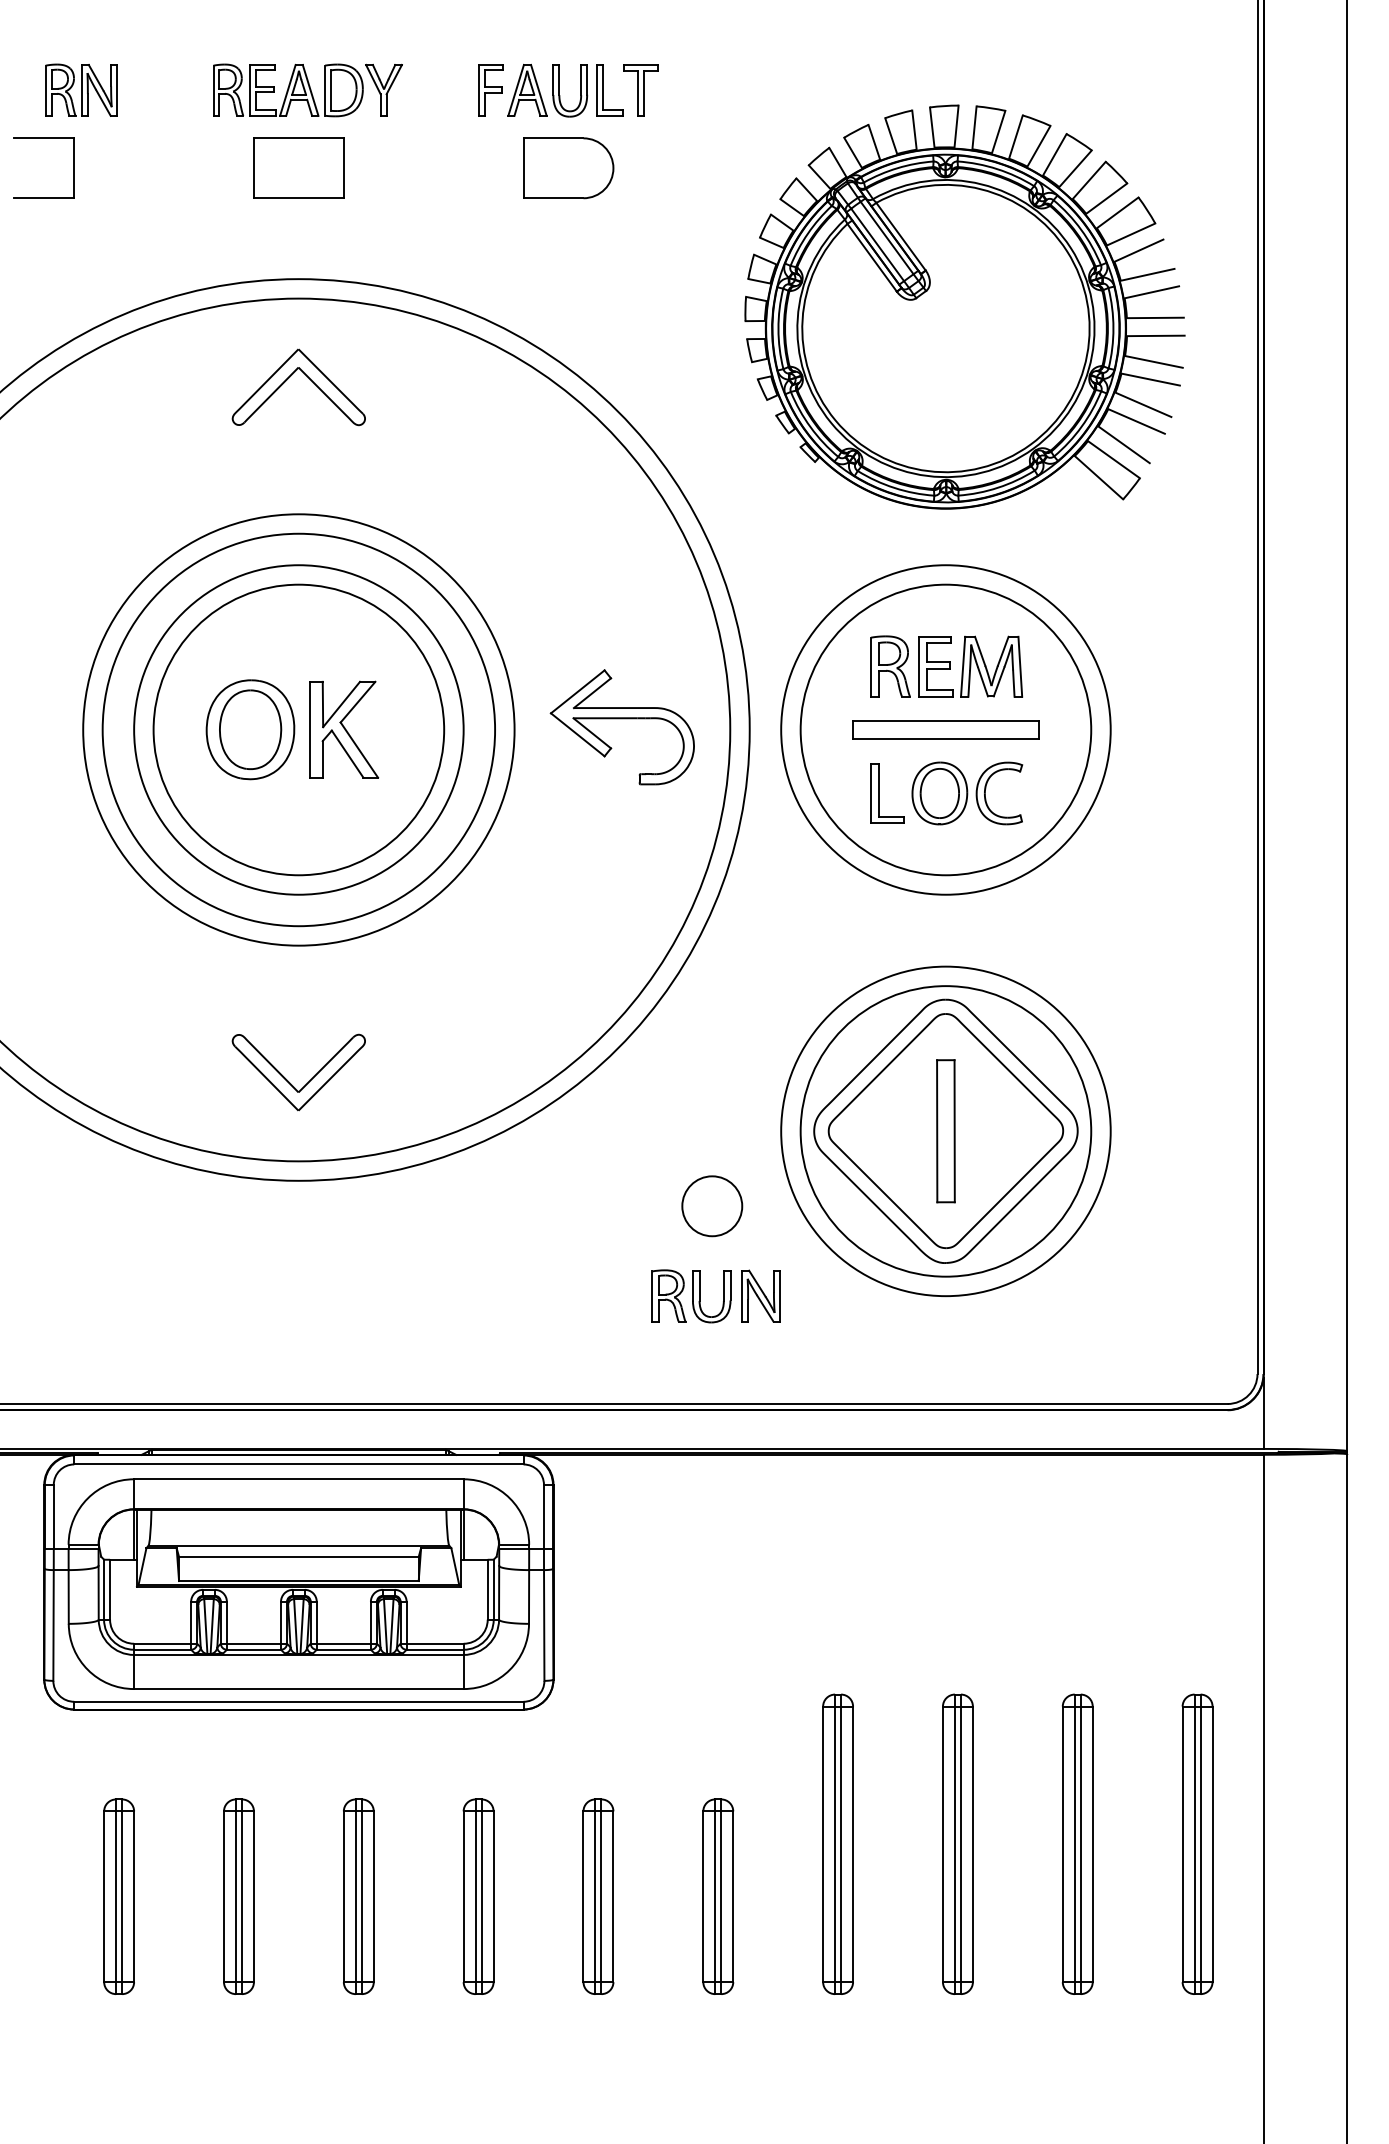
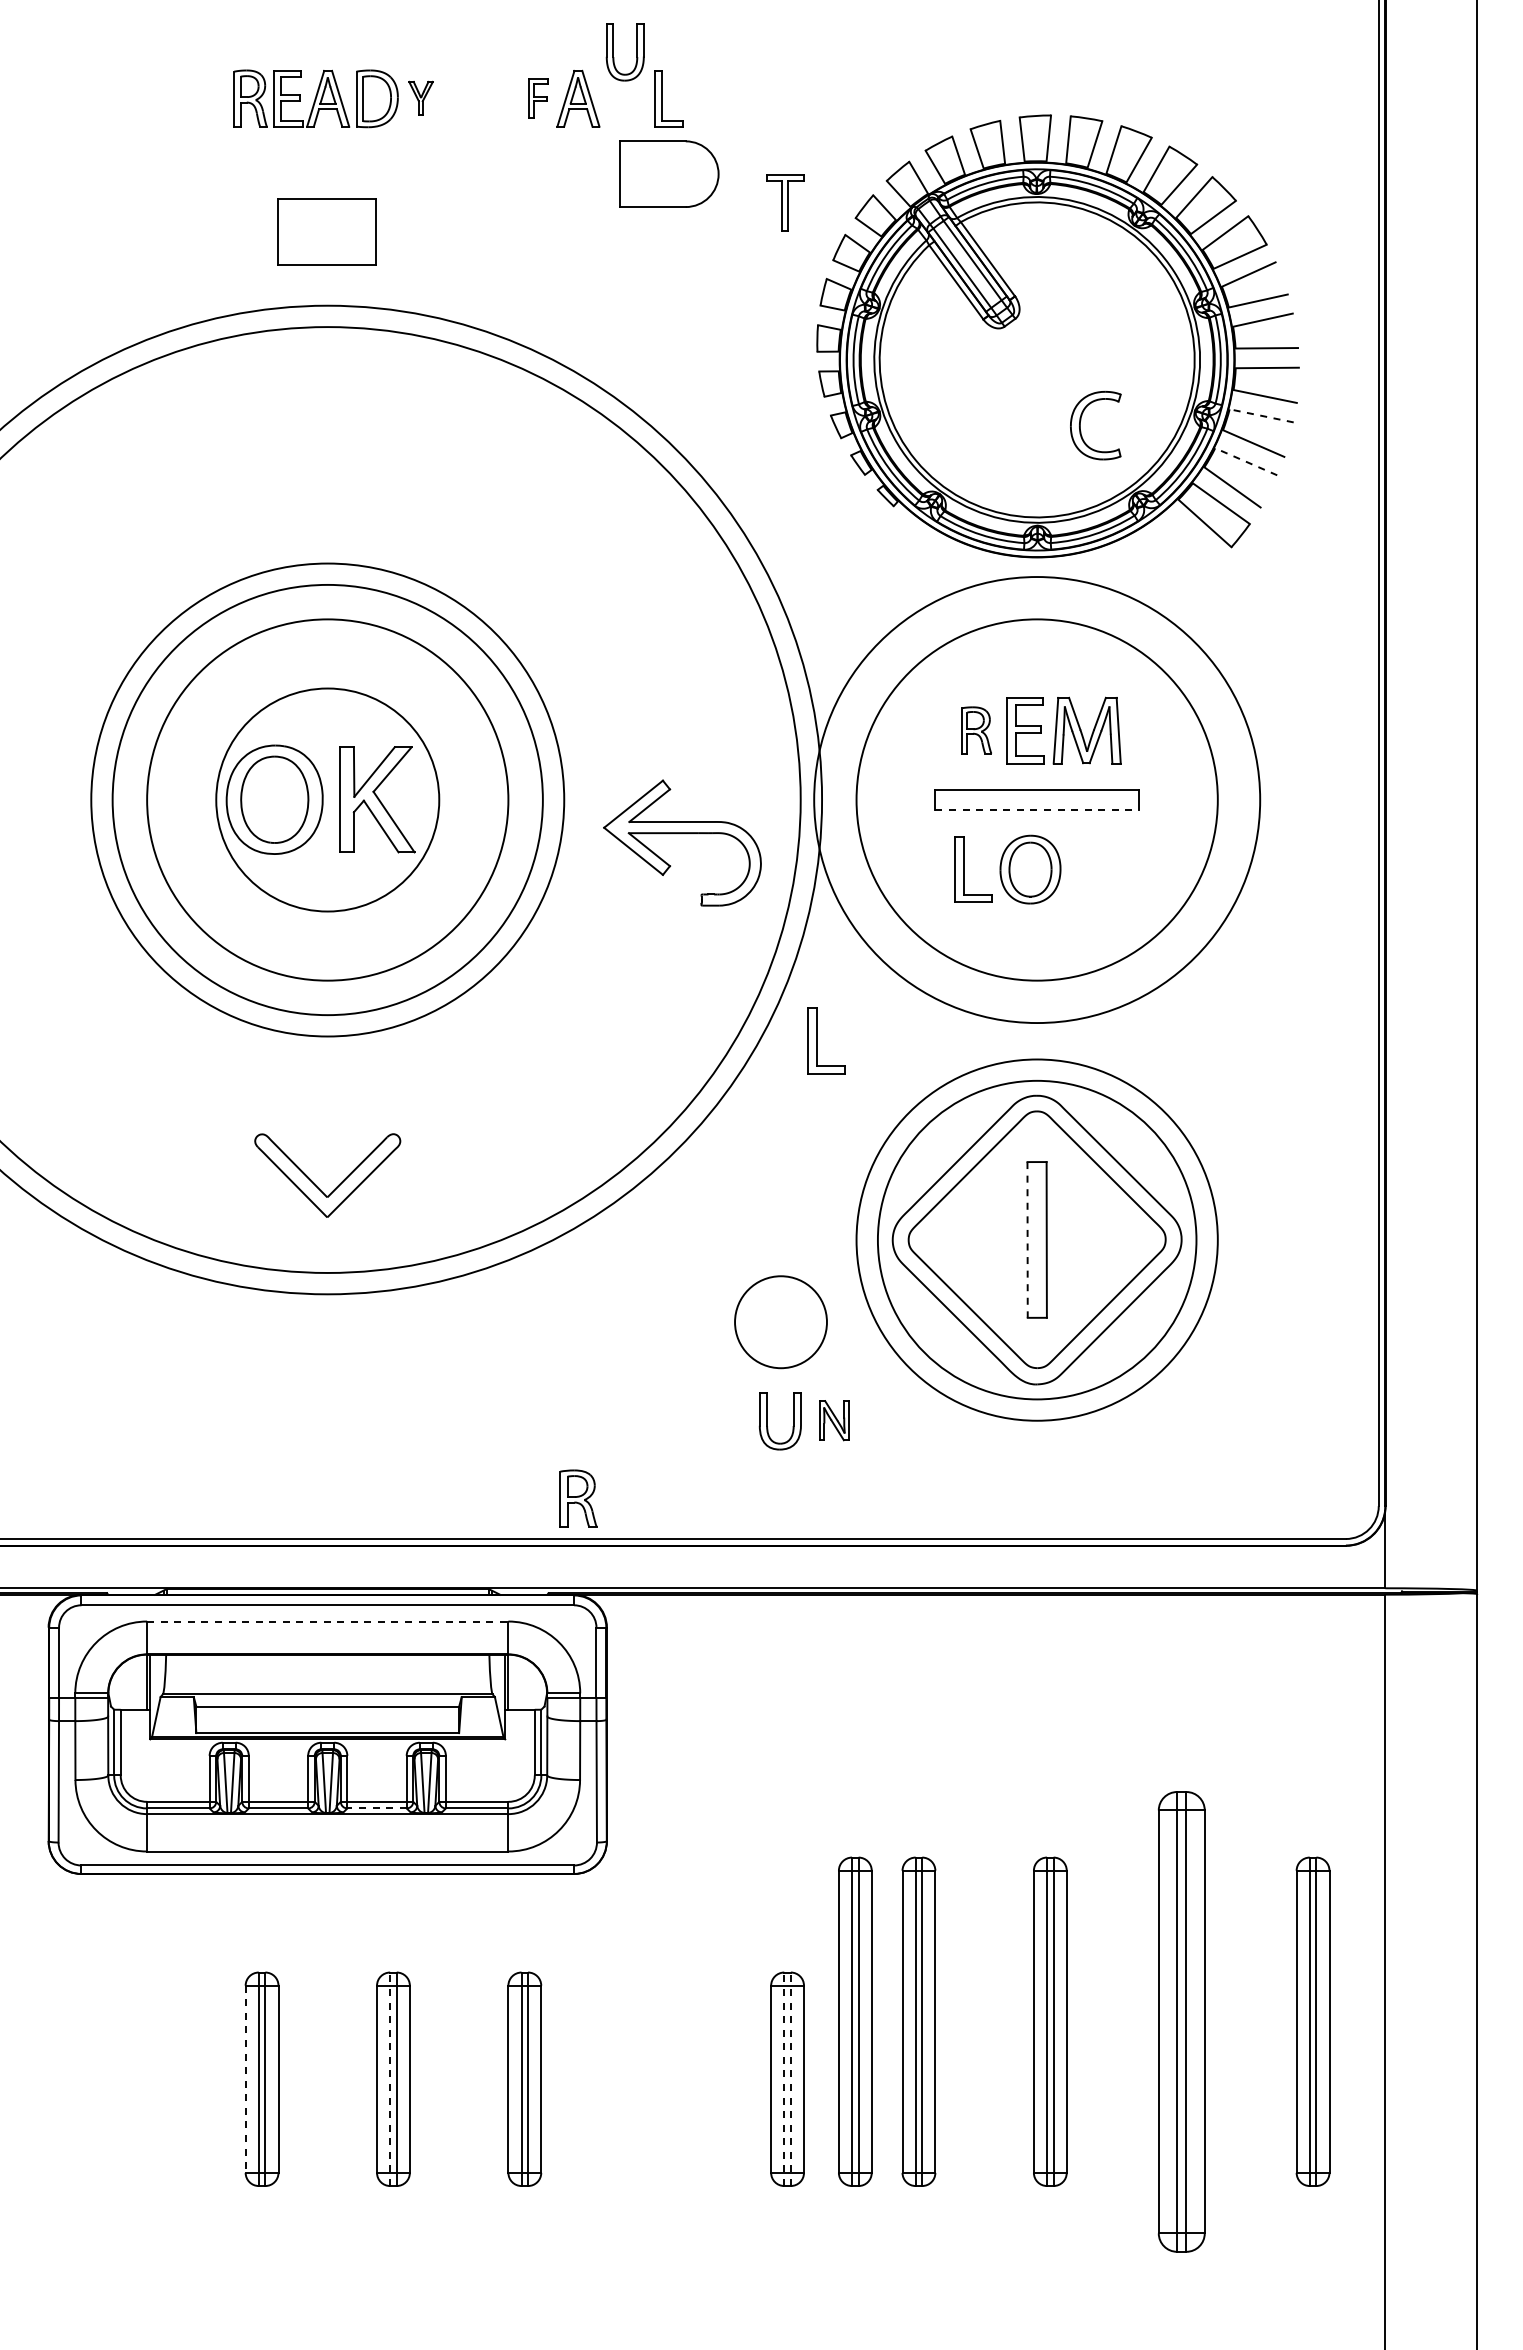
part: (80, 90) -> (88, 98), removed
part: (383, 90) -> (420, 98), size x0.6
part: (491, 90) -> (538, 98), size x0.7
part: (641, 90) -> (785, 202), moved
part: (559, 91) -> (613, 52), moved
part: (44, 138) -> (48, 151), removed
part: (298, 167) -> (326, 231), moved
part: (568, 167) -> (669, 173), moved
part: (289, 378) -> (317, 414), removed
line: (1150, 379) -> (1261, 415), solid -> dashed
line: (1136, 421) -> (1246, 461), solid -> dashed
part: (890, 666) -> (976, 730), size x0.7
part: (622, 719) -> (682, 834), moved
circle: (298, 729) -> (327, 799), size x0.7
circle: (945, 729) -> (1036, 799), size x1.4
line: (946, 738) -> (1037, 809), solid -> dashed
part: (986, 788) -> (1081, 420), moved
part: (745, 949) -> (817, 1040), added
line: (937, 1130) -> (1027, 1239), solid -> dashed
circle: (711, 1206) -> (780, 1322), size x1.4
part: (668, 1295) -> (578, 1498), moved
part: (760, 1295) -> (833, 1420), size x0.7
line: (298, 1479) -> (327, 1621), solid -> dashed
line: (344, 1649) -> (377, 1808), solid -> dashed
part: (780, 1844) -> (855, 2021), added
part: (1077, 1844) -> (1181, 2021), size x1.4
part: (118, 1896) -> (130, 2078), removed
line: (223, 1896) -> (245, 2079), solid -> dashed
line: (356, 1896) -> (390, 2079), solid -> dashed
part: (597, 1896) -> (655, 2078), removed
line: (715, 1896) -> (784, 2079), solid -> dashed
line: (720, 1896) -> (790, 2079), solid -> dashed

